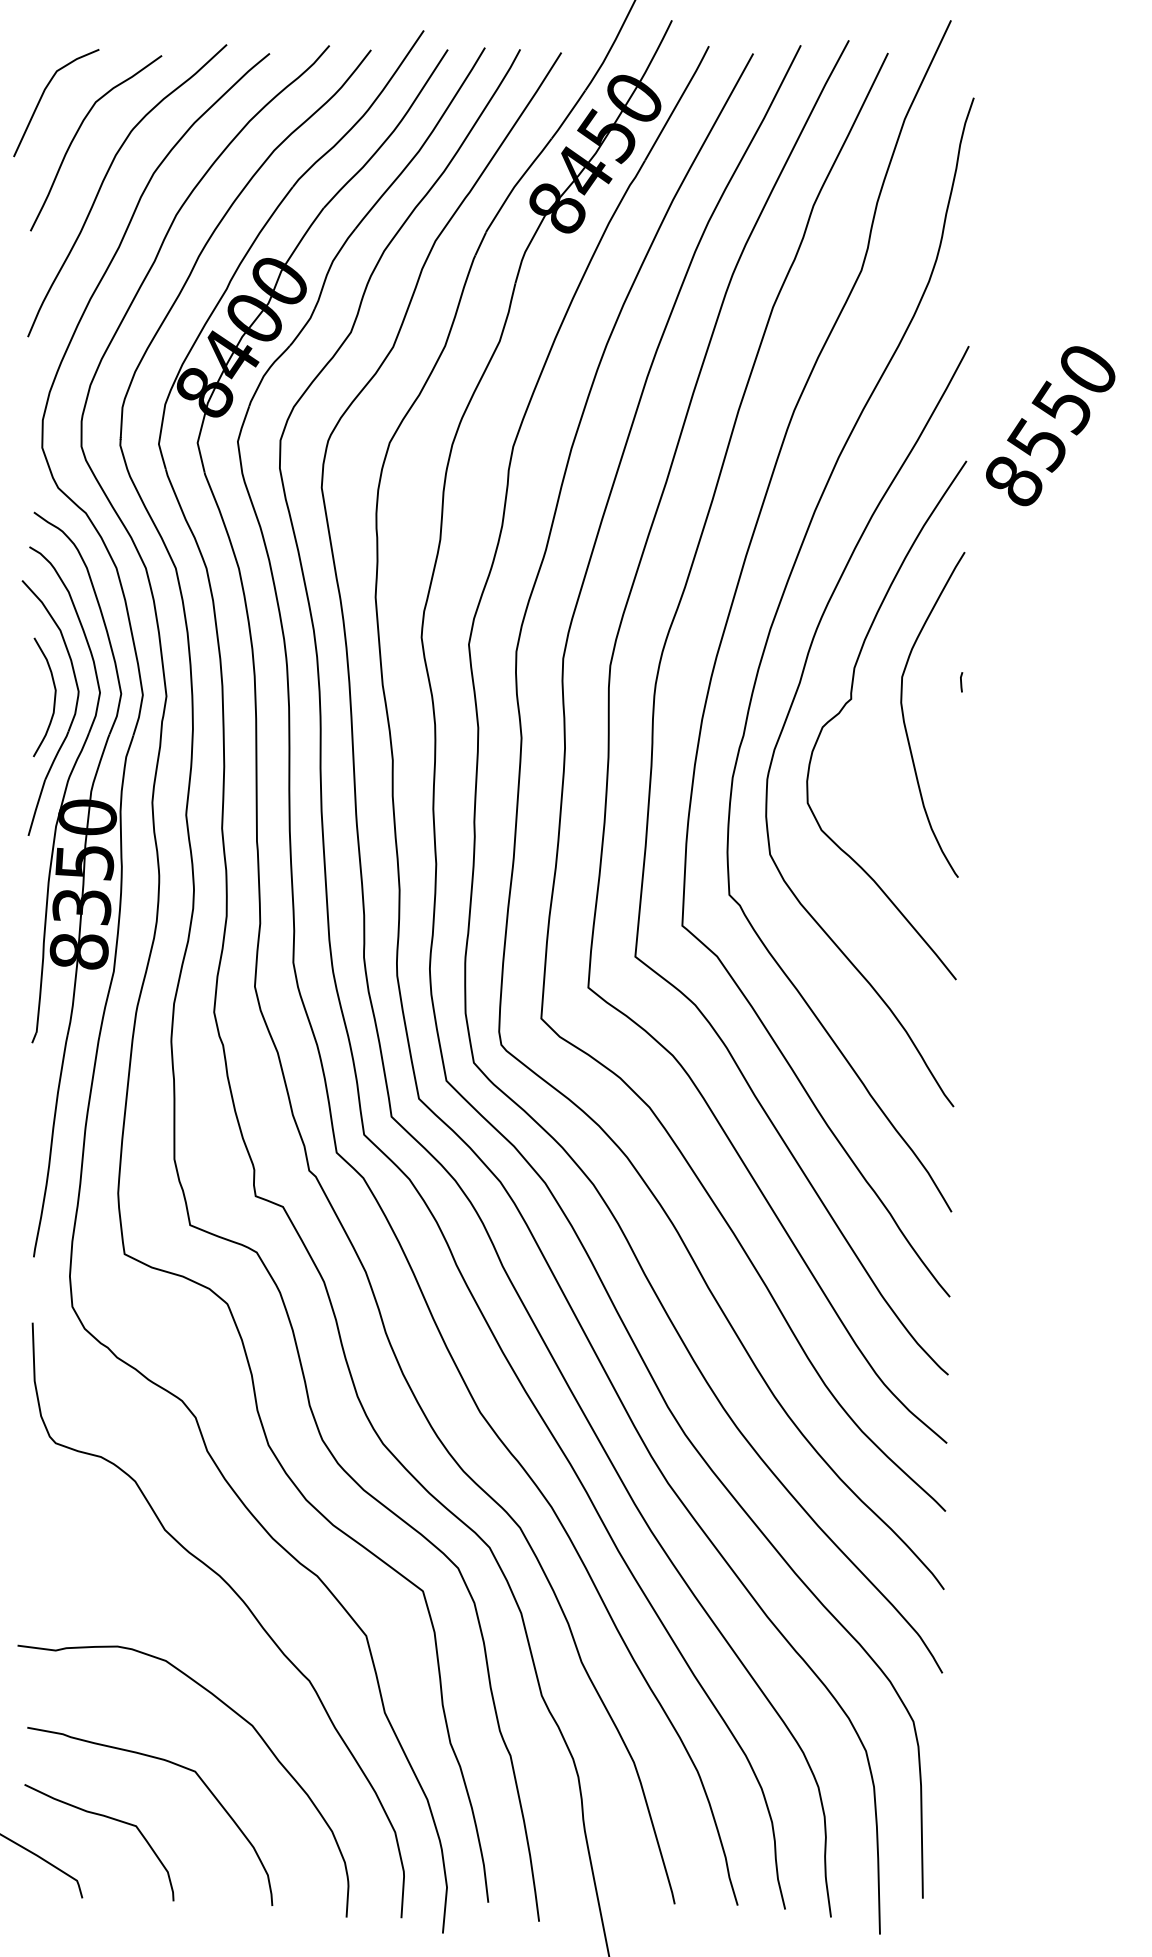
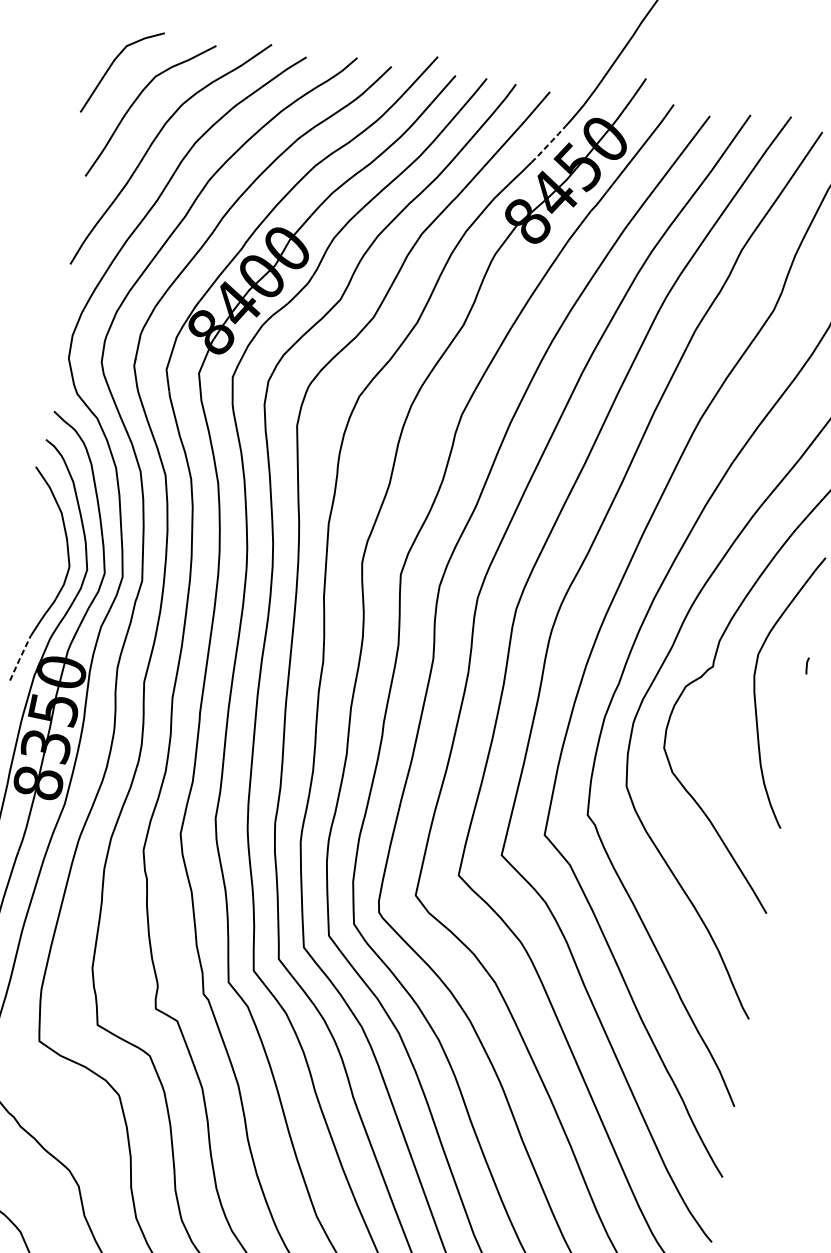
line: (568, 114) -> (548, 144), solid -> dashed
curve: (53, 701) -> (47, 571), removed
line: (36, 807) -> (20, 657), solid -> dashed

